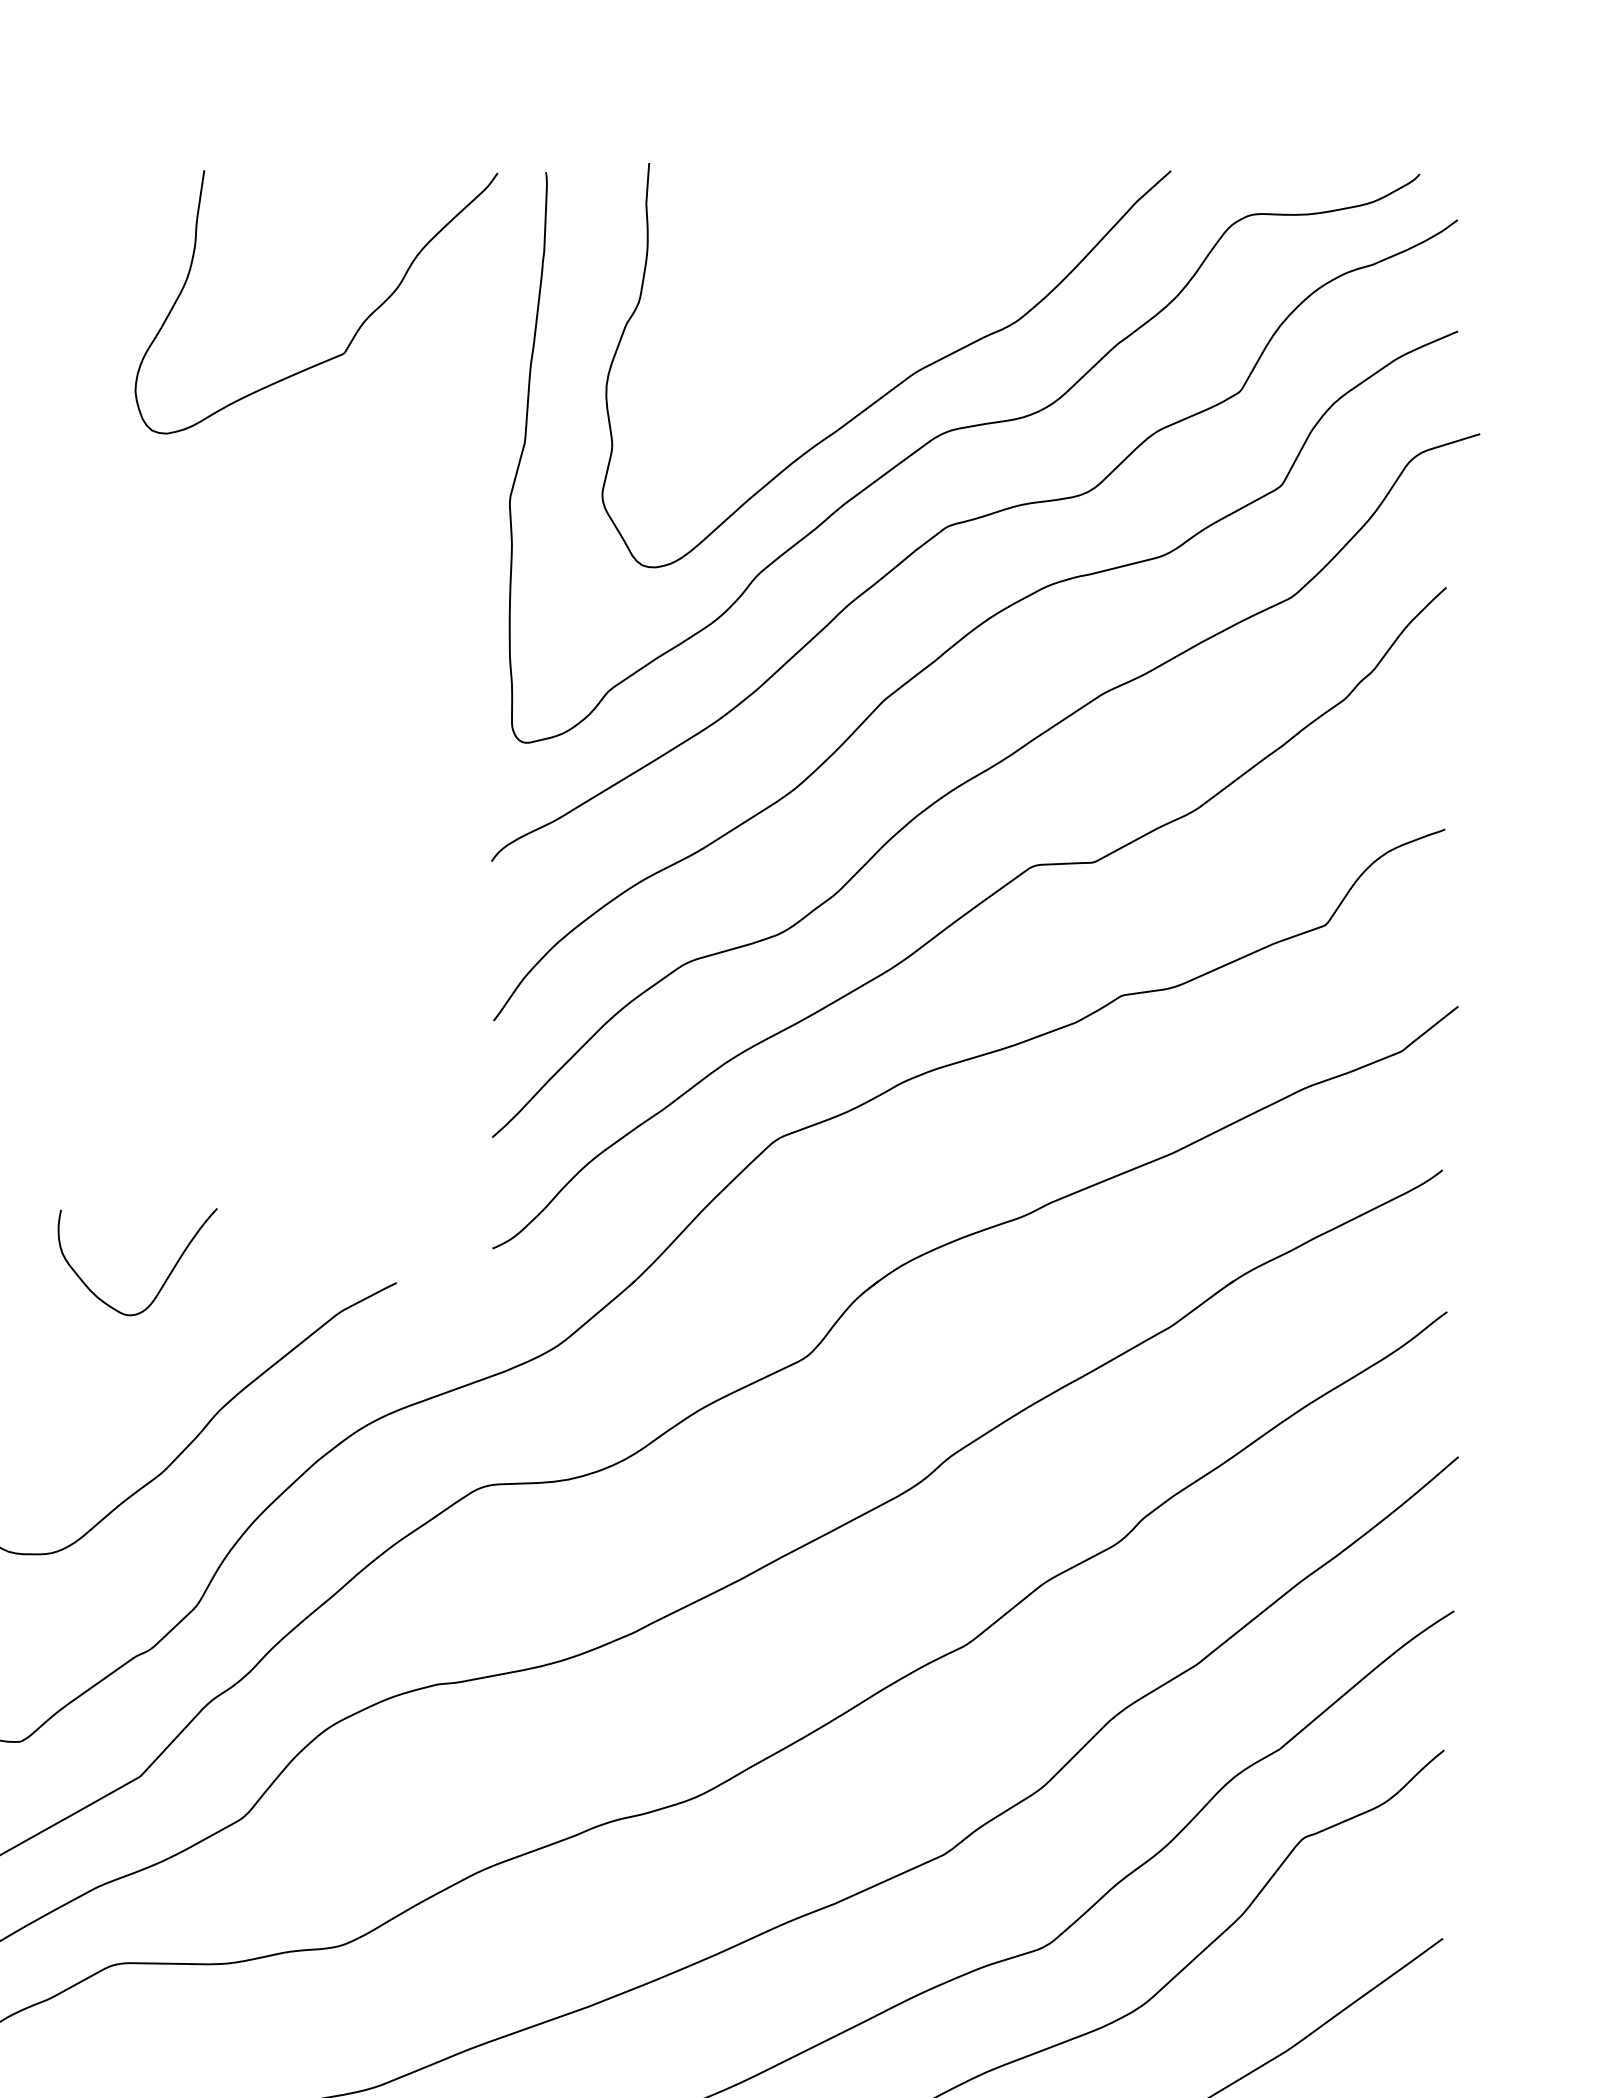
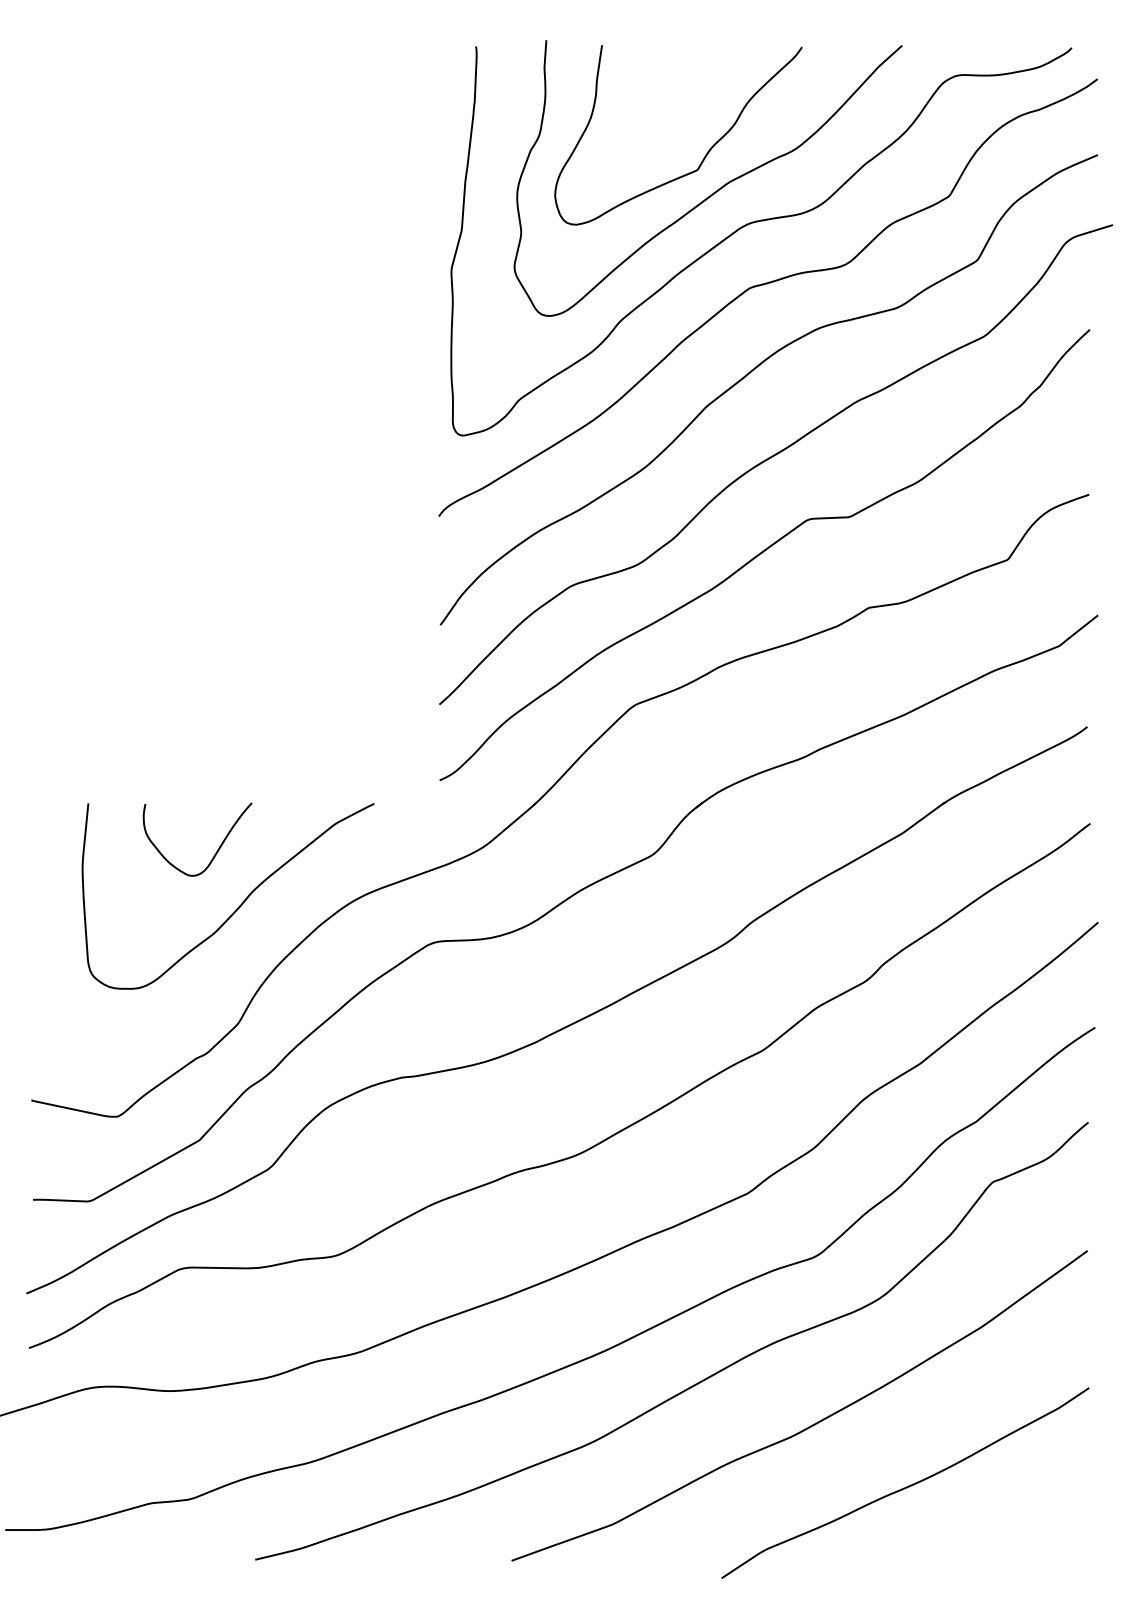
curve: (355, 330) -> (705, 154), moved
curve: (163, 1281) -> (215, 852), moved

